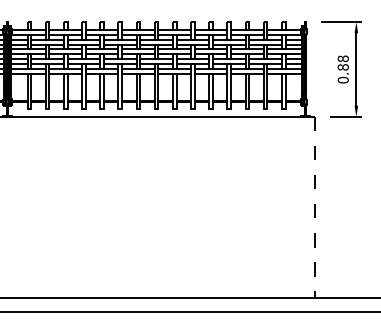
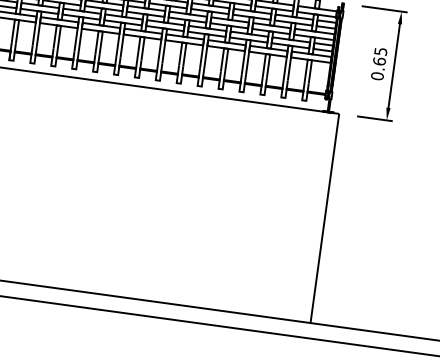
text: (342, 62) -> (379, 55), 0.88 -> 0.65
line: (315, 207) -> (325, 218), dashed -> solid

